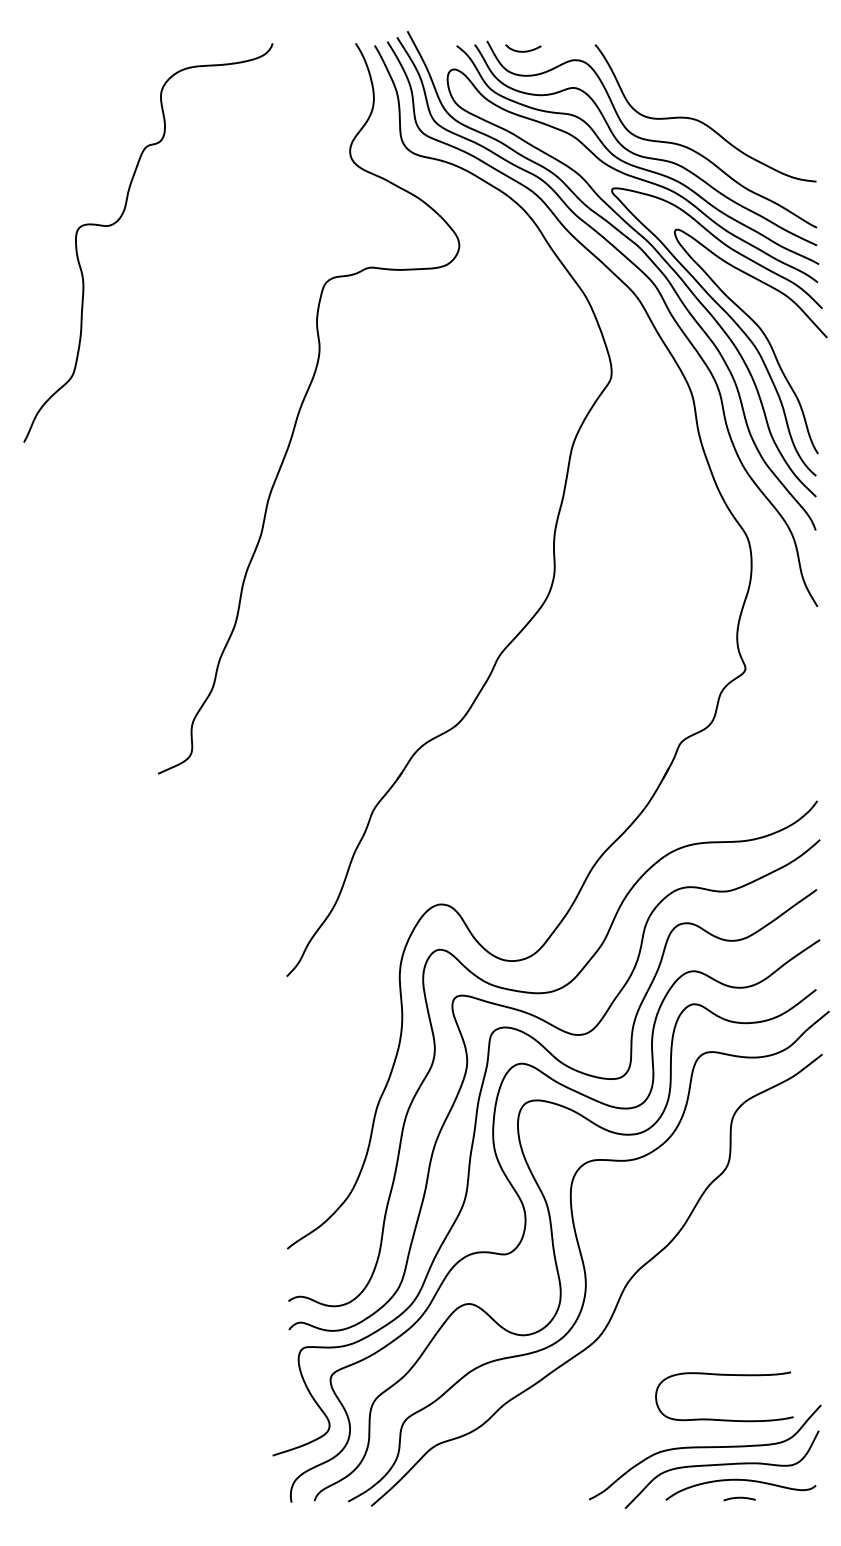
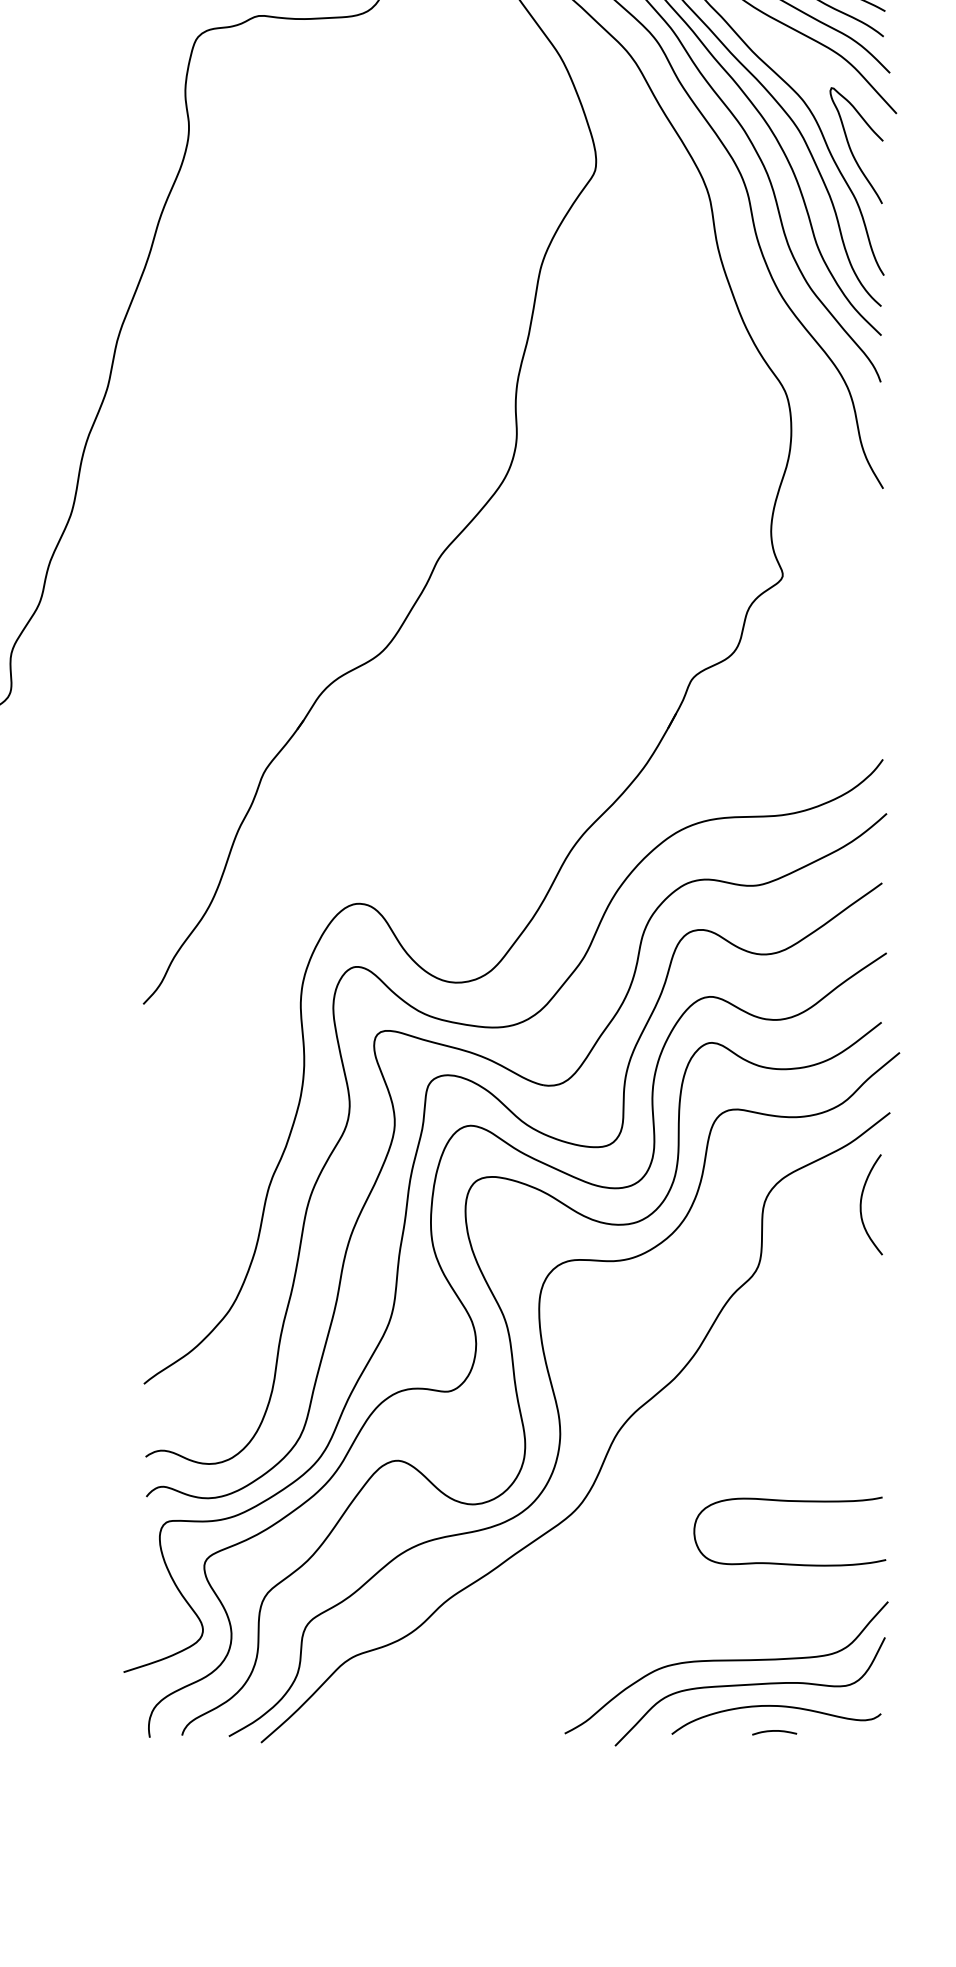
curve: (794, 361) -> (851, 146), added
curve: (802, 1120) -> (862, 1204), added
curve: (724, 1375) -> (789, 1501), moved

